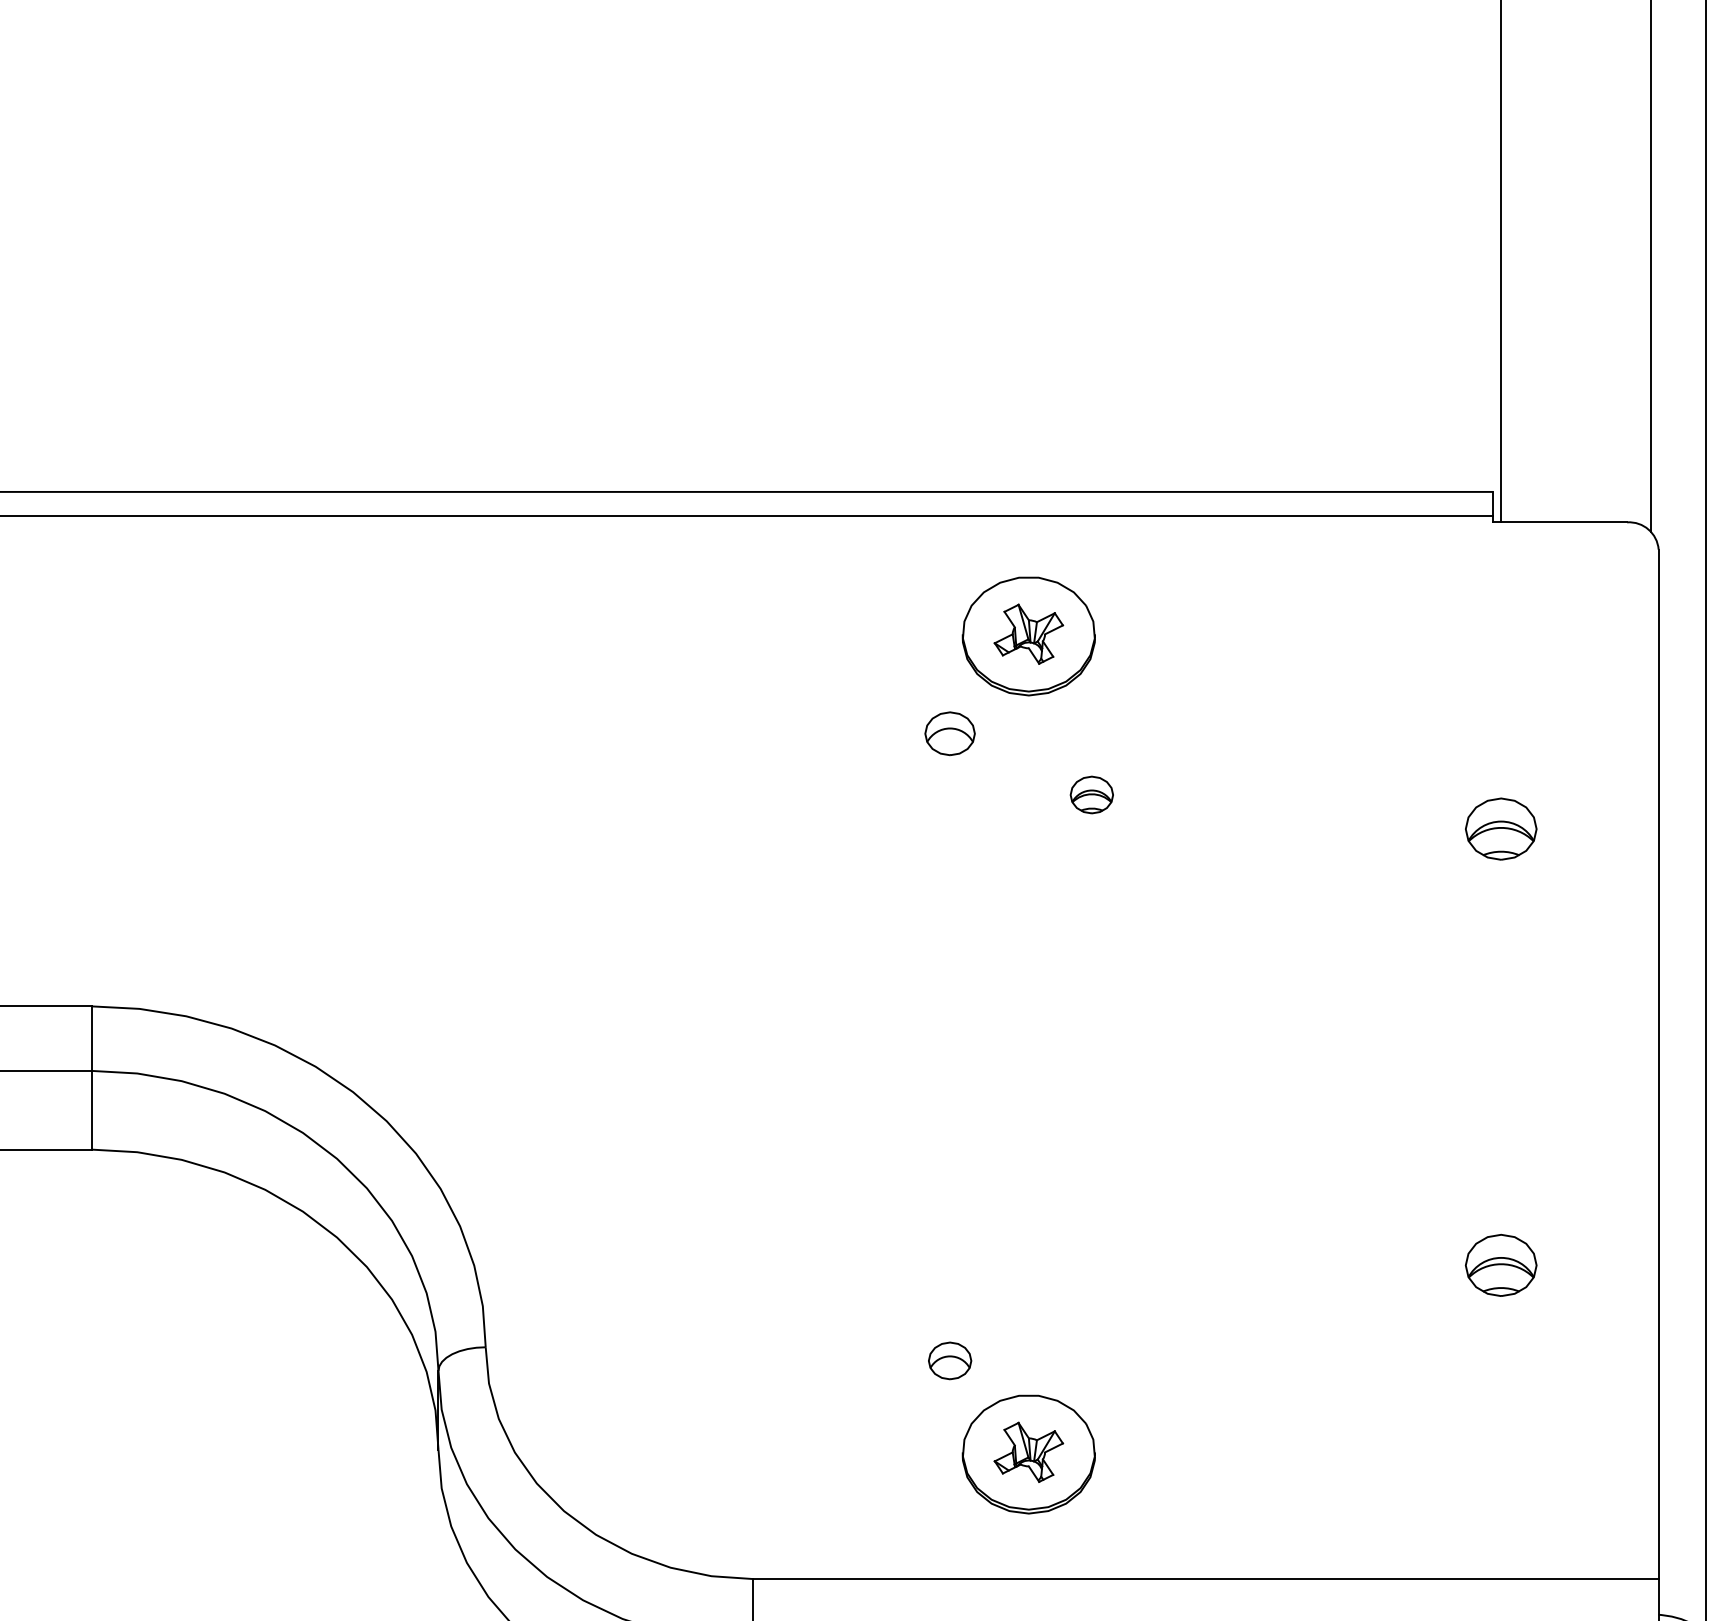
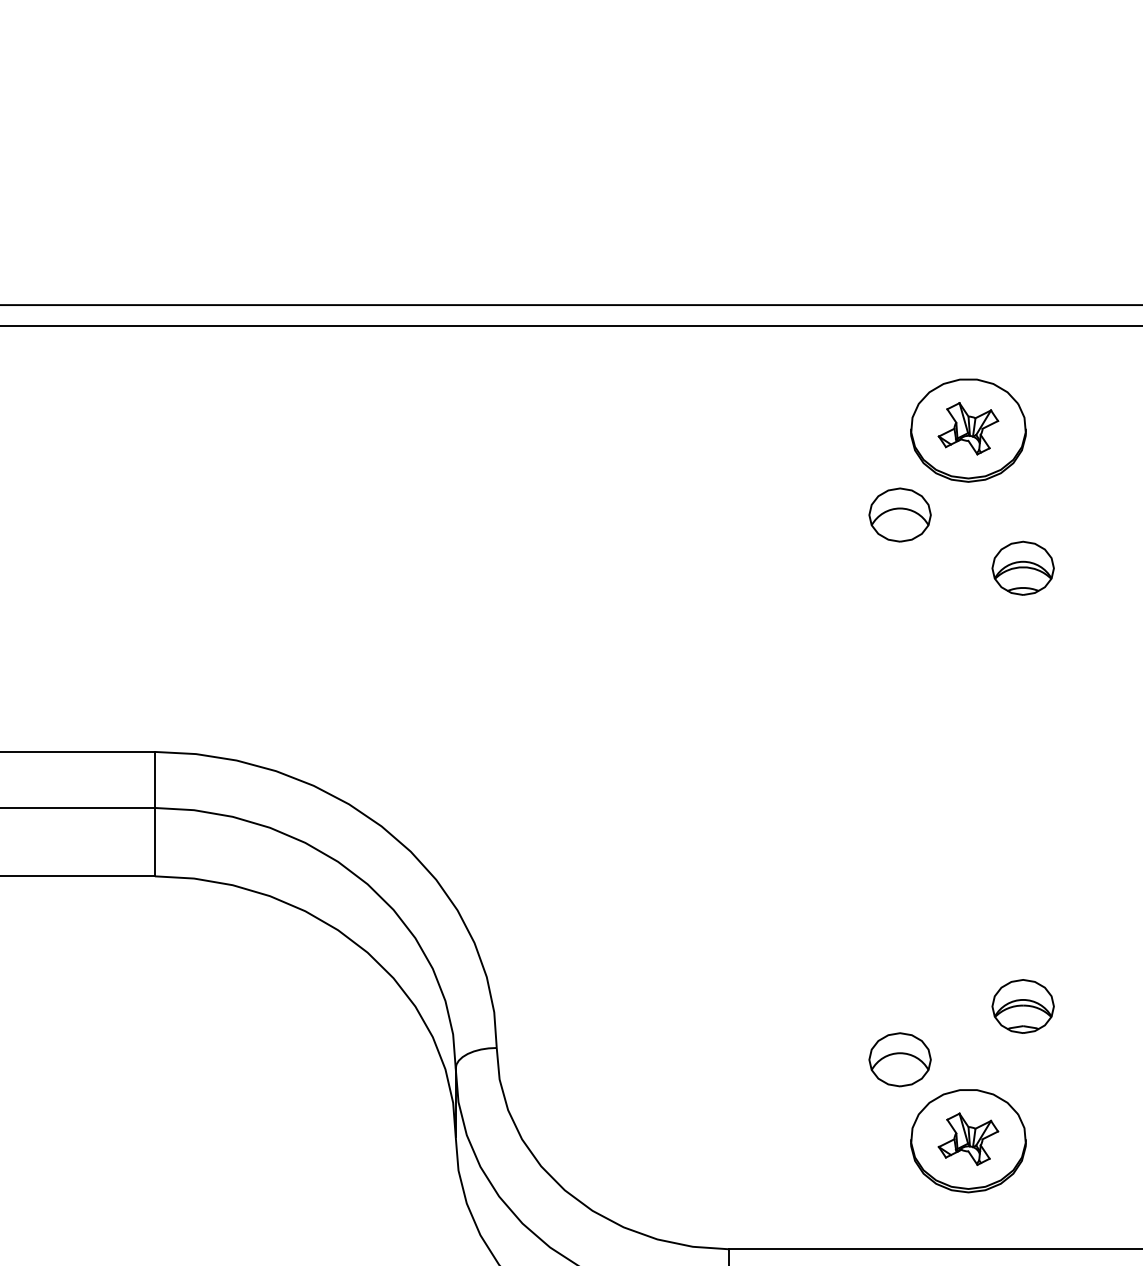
part: (949, 733) -> (899, 514), size x1.43
part: (1091, 794) -> (1022, 567), size x1.67
part: (1091, 1299) -> (1022, 1006), added
part: (949, 1360) -> (899, 1059), size x1.67

